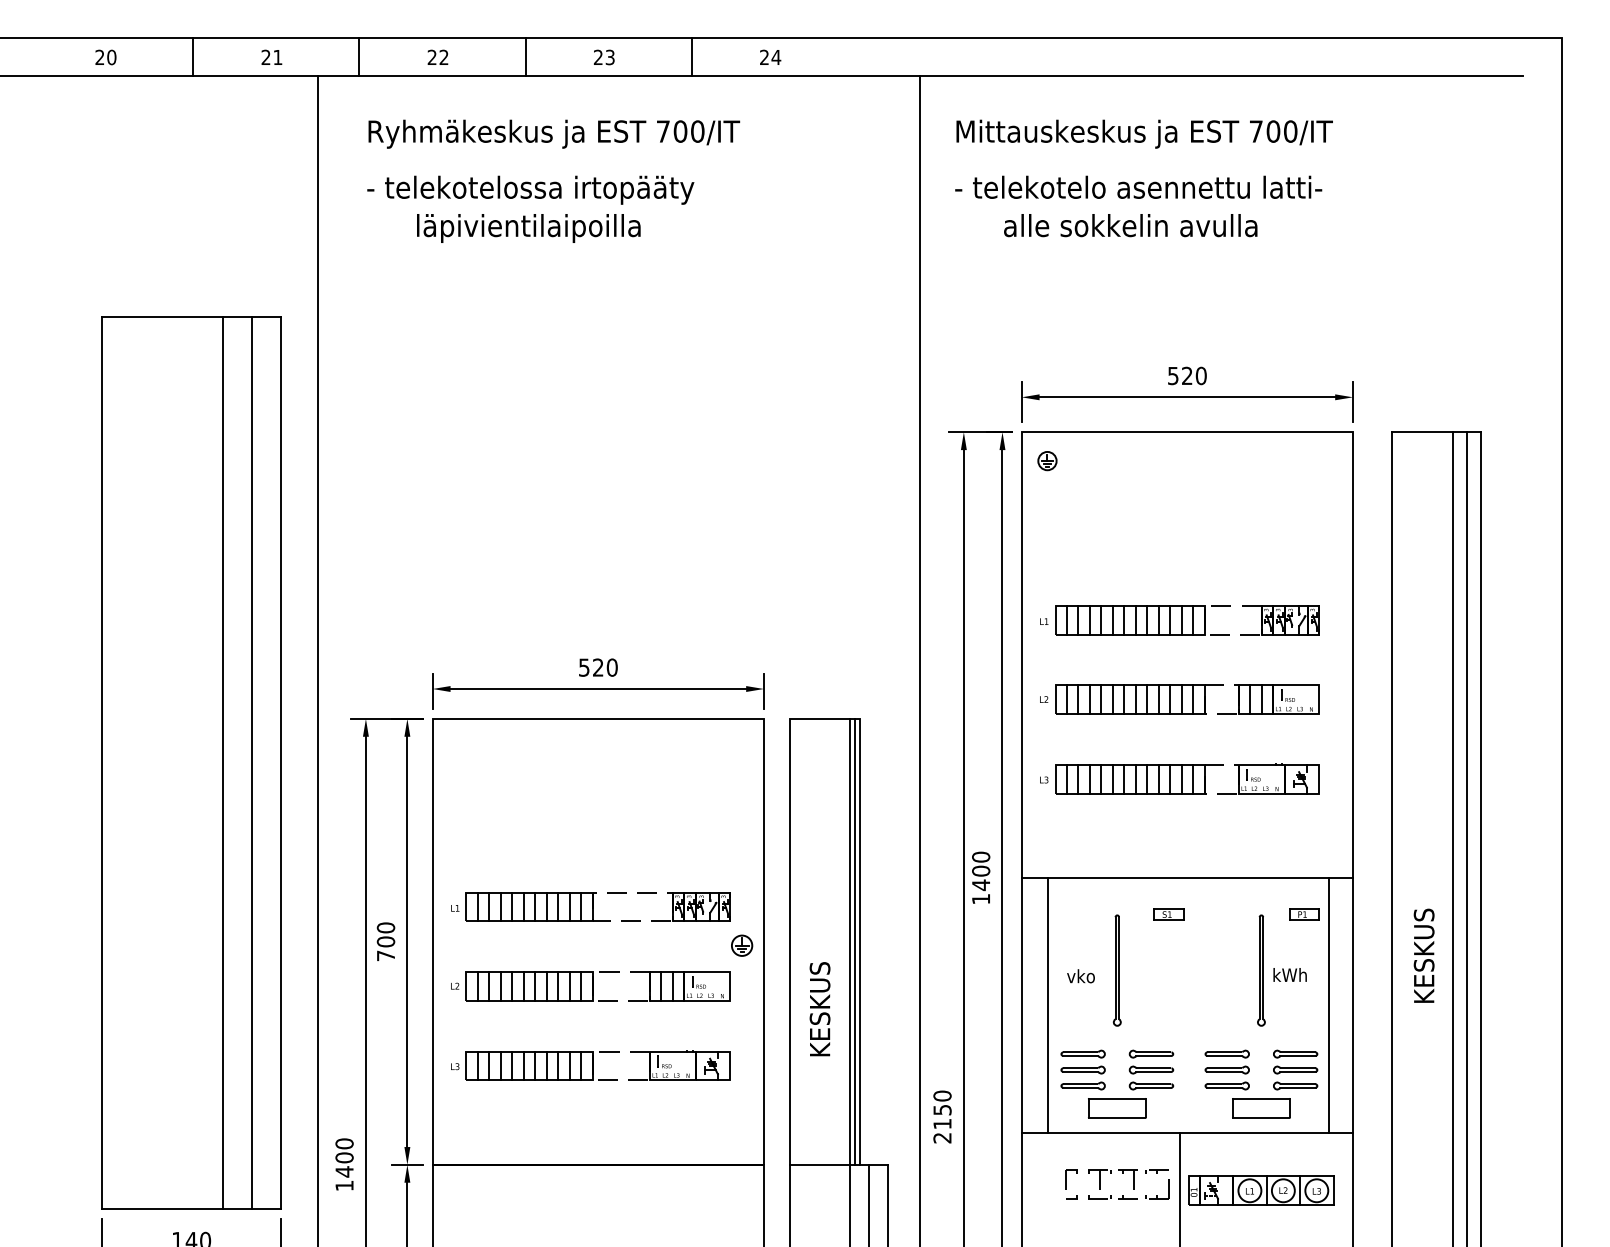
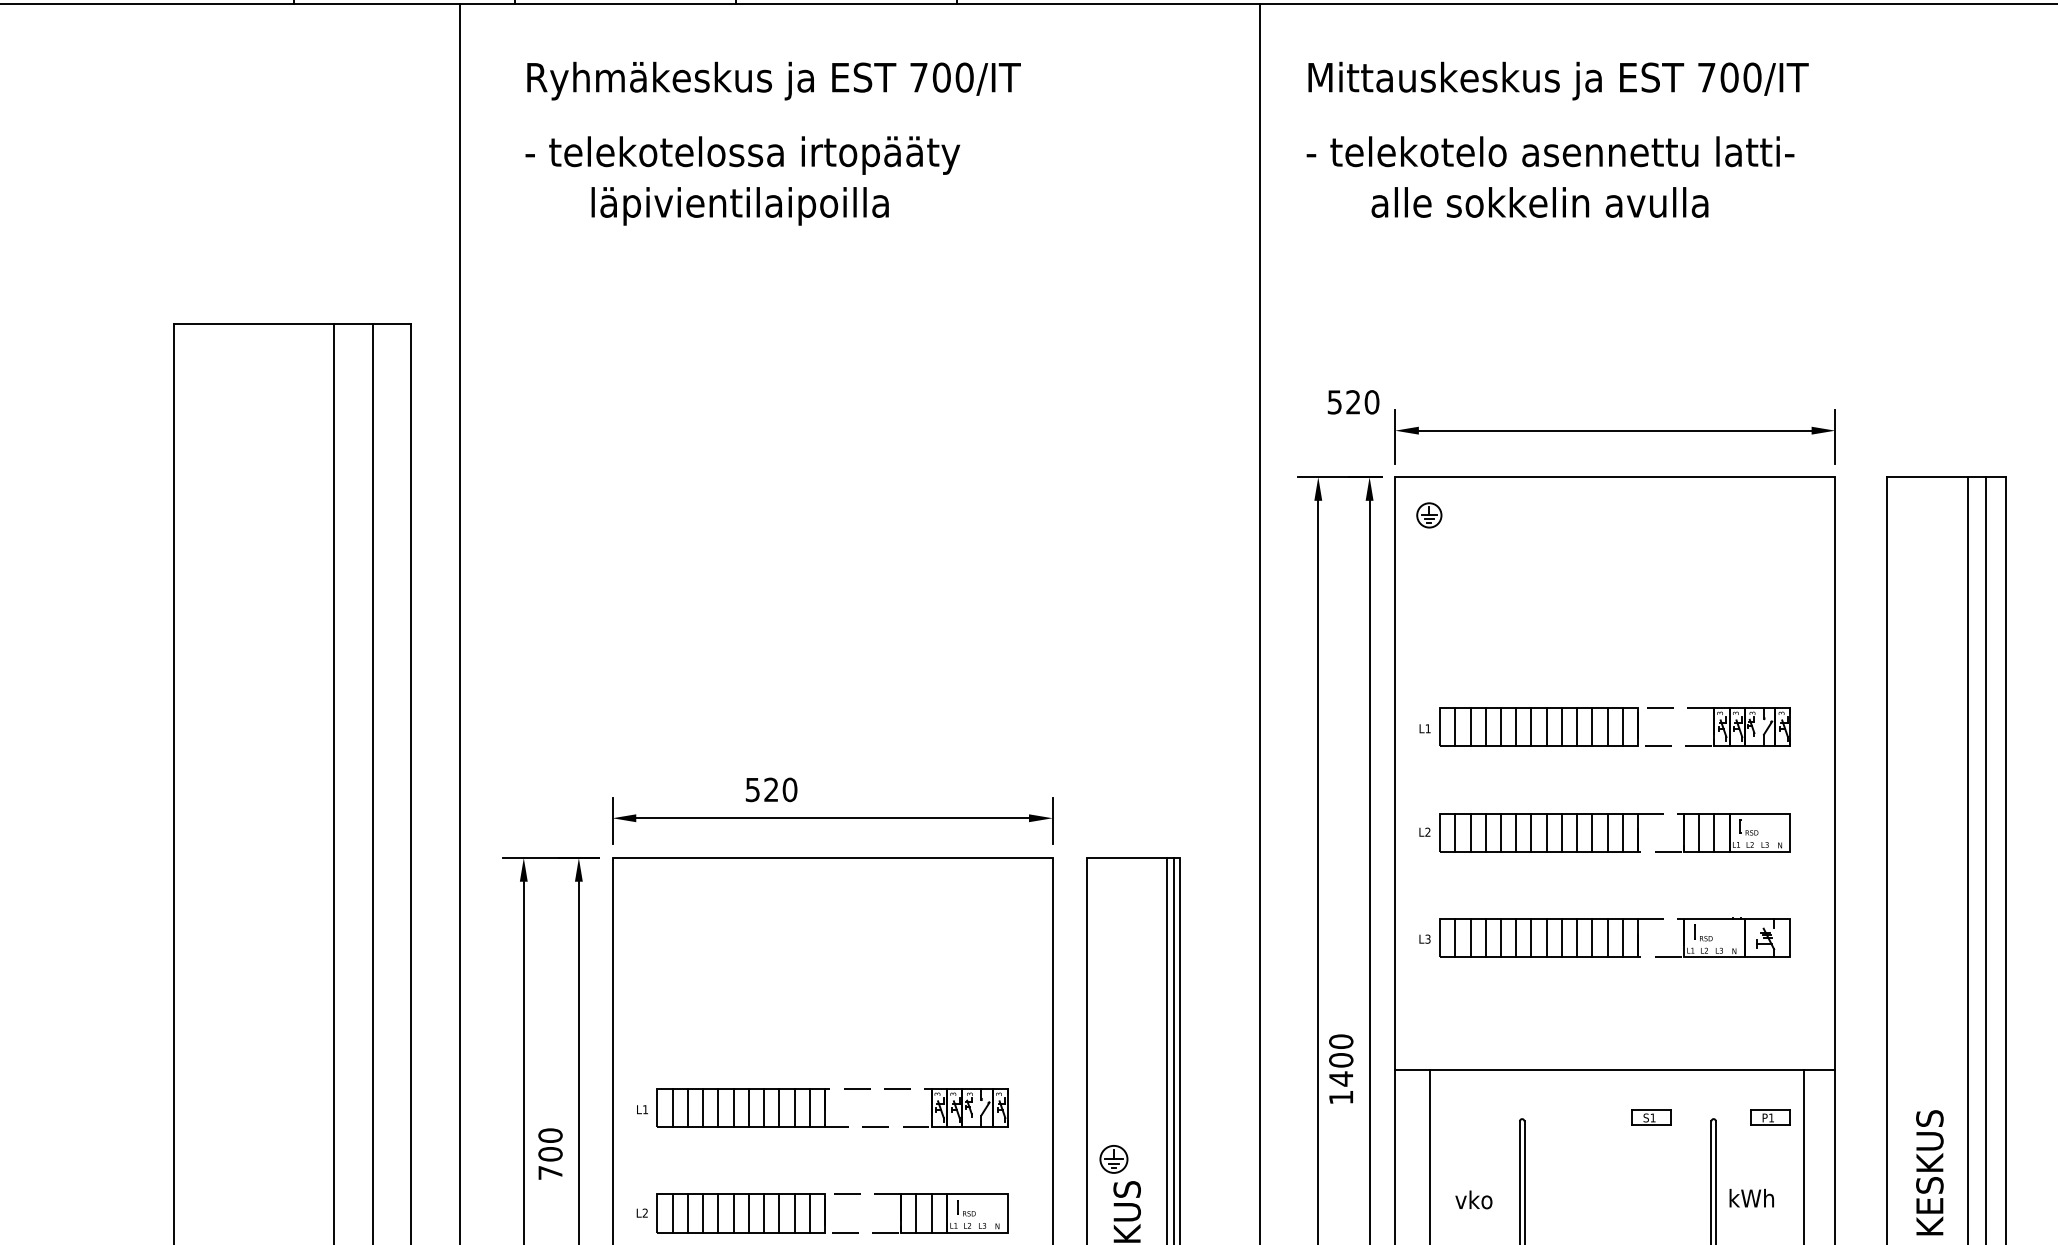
text: (1187, 375) -> (1353, 401), moved
text: (598, 667) -> (771, 789), moved
part: (1168, 914) -> (1651, 1117), moved
part: (742, 945) -> (1114, 1159), moved

